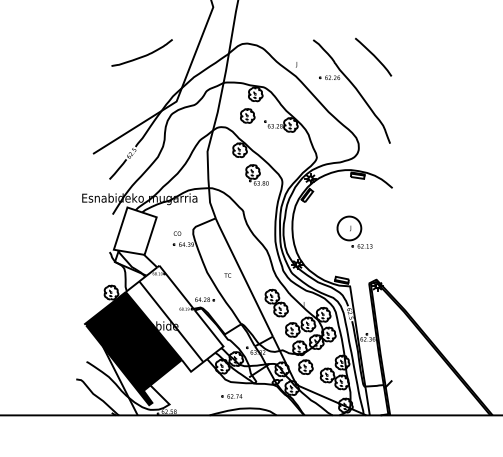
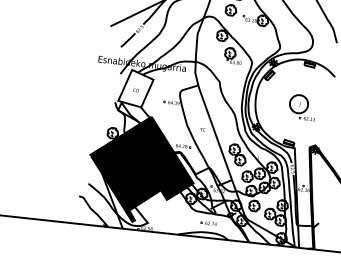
text: (177, 233) -> (136, 90), moved
fill: (174, 318) -> (158, 158), added
part: (231, 396) -> (208, 223), moved

